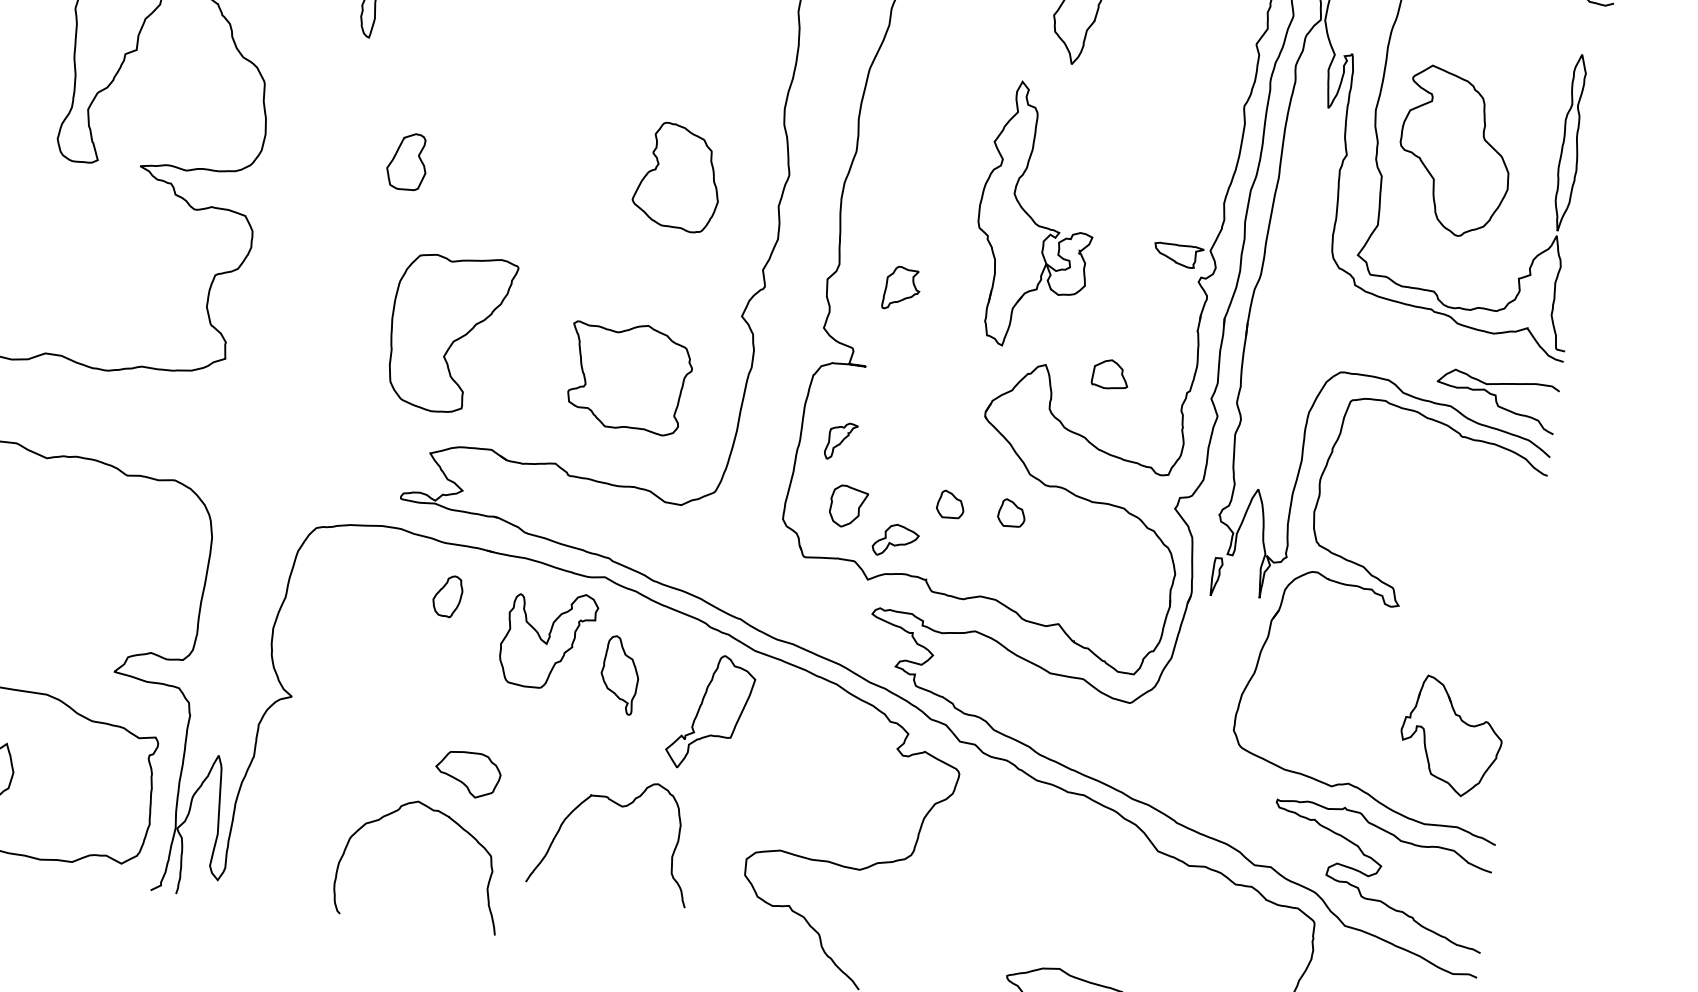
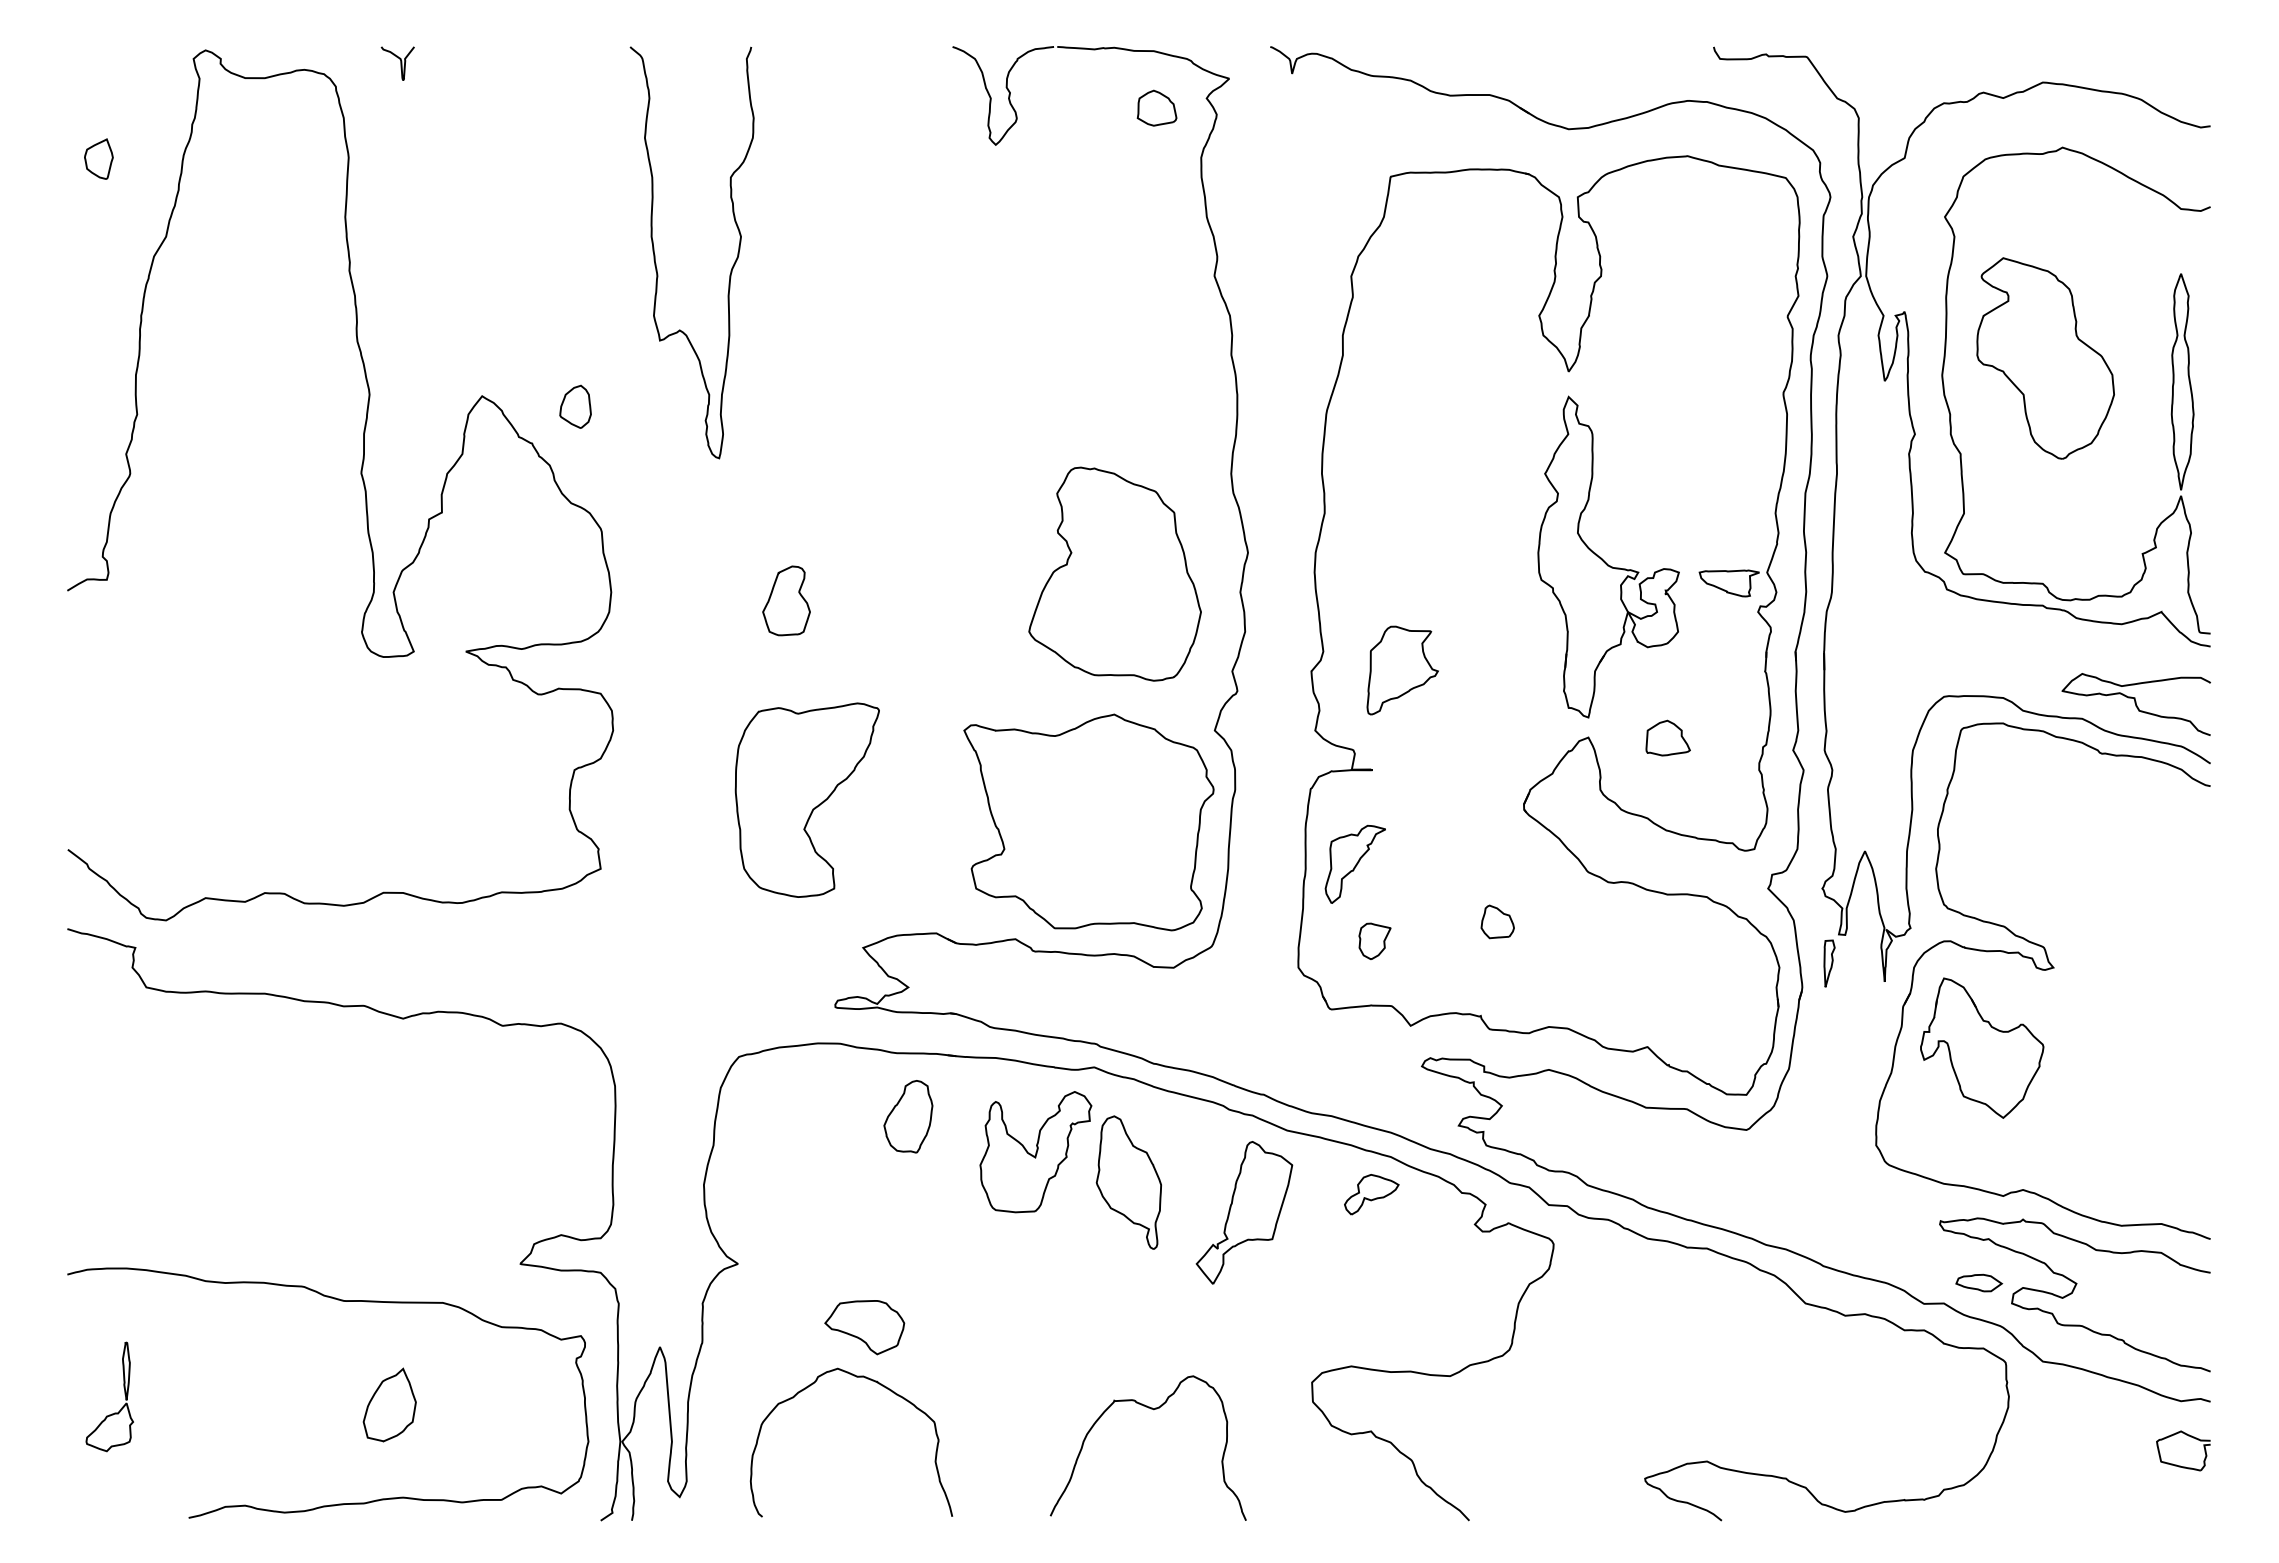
part: (1455, 152) -> (2045, 358), moved
part: (678, 176) -> (1114, 573), size x1.67
part: (1036, 216) -> (1608, 556), moved
part: (901, 288) -> (1402, 670), size x1.67
part: (449, 332) -> (806, 799), moved
part: (628, 376) -> (1088, 822), size x1.67
part: (840, 441) -> (1354, 864), size x1.67
part: (848, 505) -> (1374, 940), size x0.71
part: (1011, 513) -> (1572, 921), removed
part: (895, 540) -> (1371, 1194), moved
part: (447, 596) -> (908, 1116), size x1.43
part: (619, 675) -> (1128, 1182), size x1.43
part: (1451, 736) -> (1982, 1047), moved
part: (467, 774) -> (864, 1327), moved
curve: (621, 807) -> (1153, 1410), moved
curve: (455, 823) -> (885, 1388), moved
part: (1302, 854) -> (1979, 1282), added

